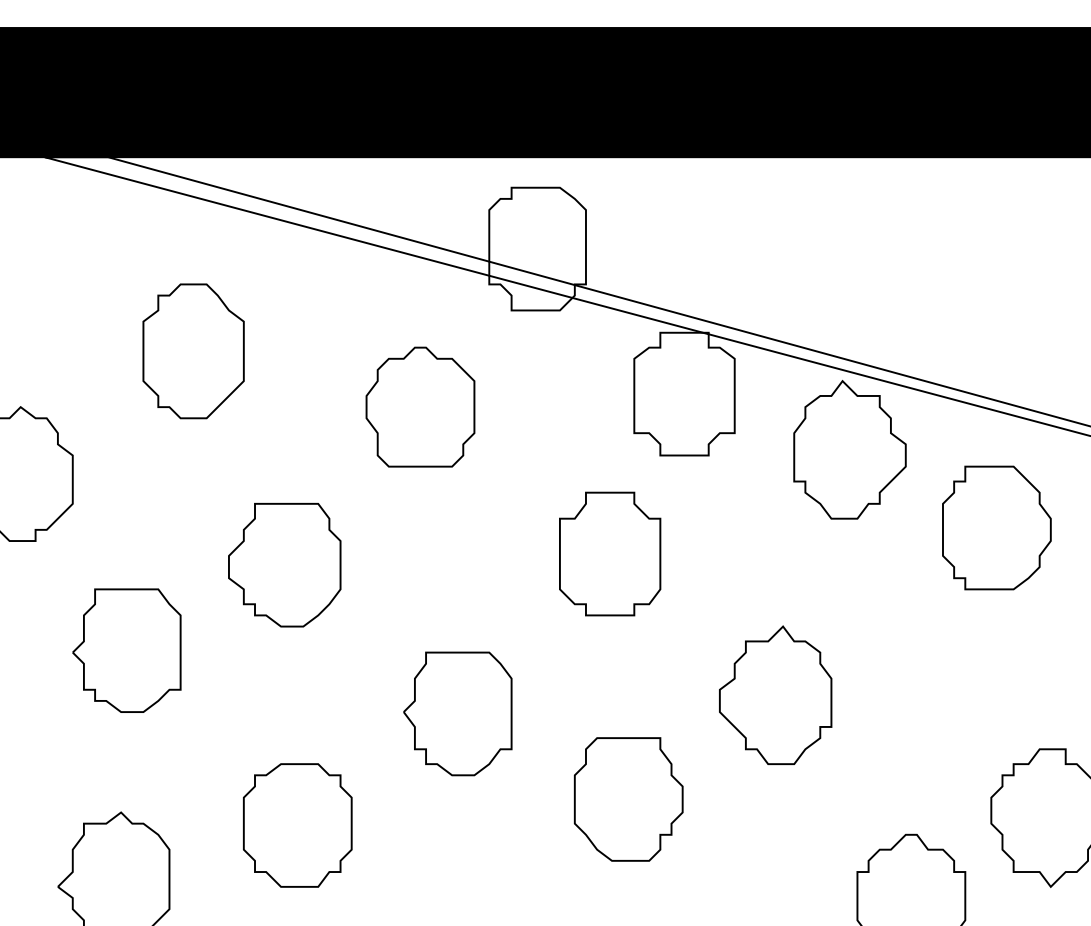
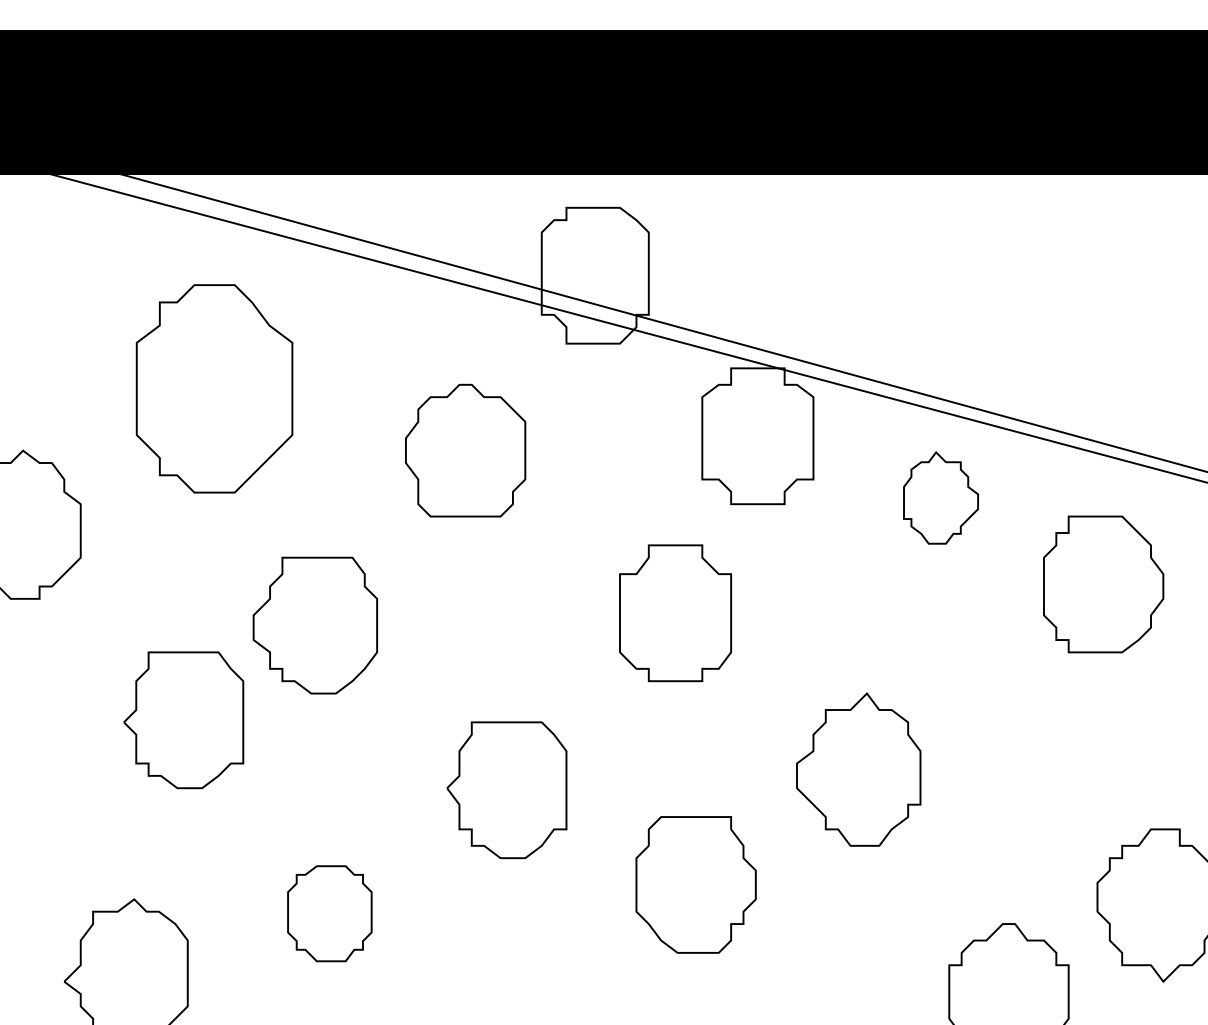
part: (193, 351) -> (214, 389), size x1.4
part: (849, 449) -> (940, 497), size x0.6
part: (126, 650) -> (183, 720), moved
part: (297, 825) -> (329, 913), size x0.7

